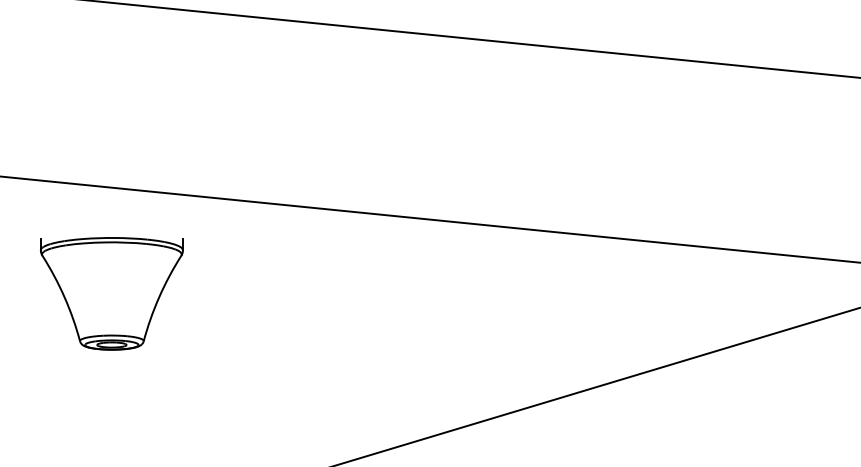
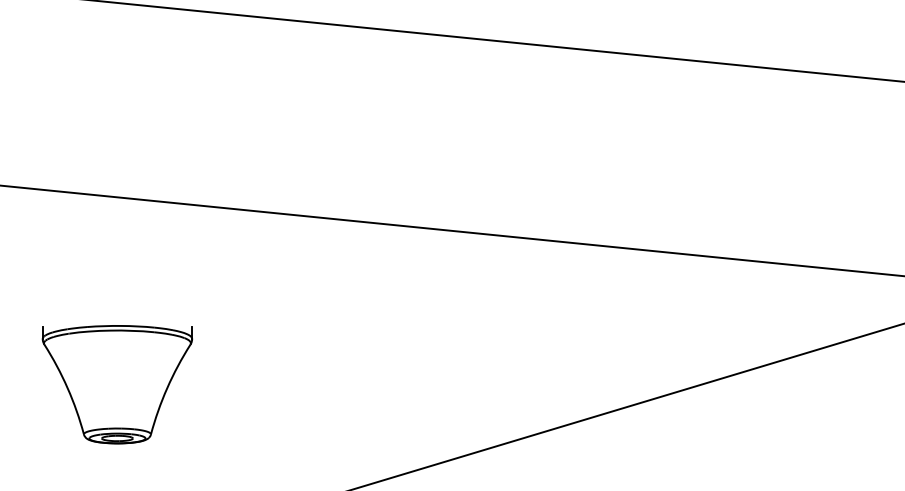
part: (111, 293) -> (117, 384), moved

